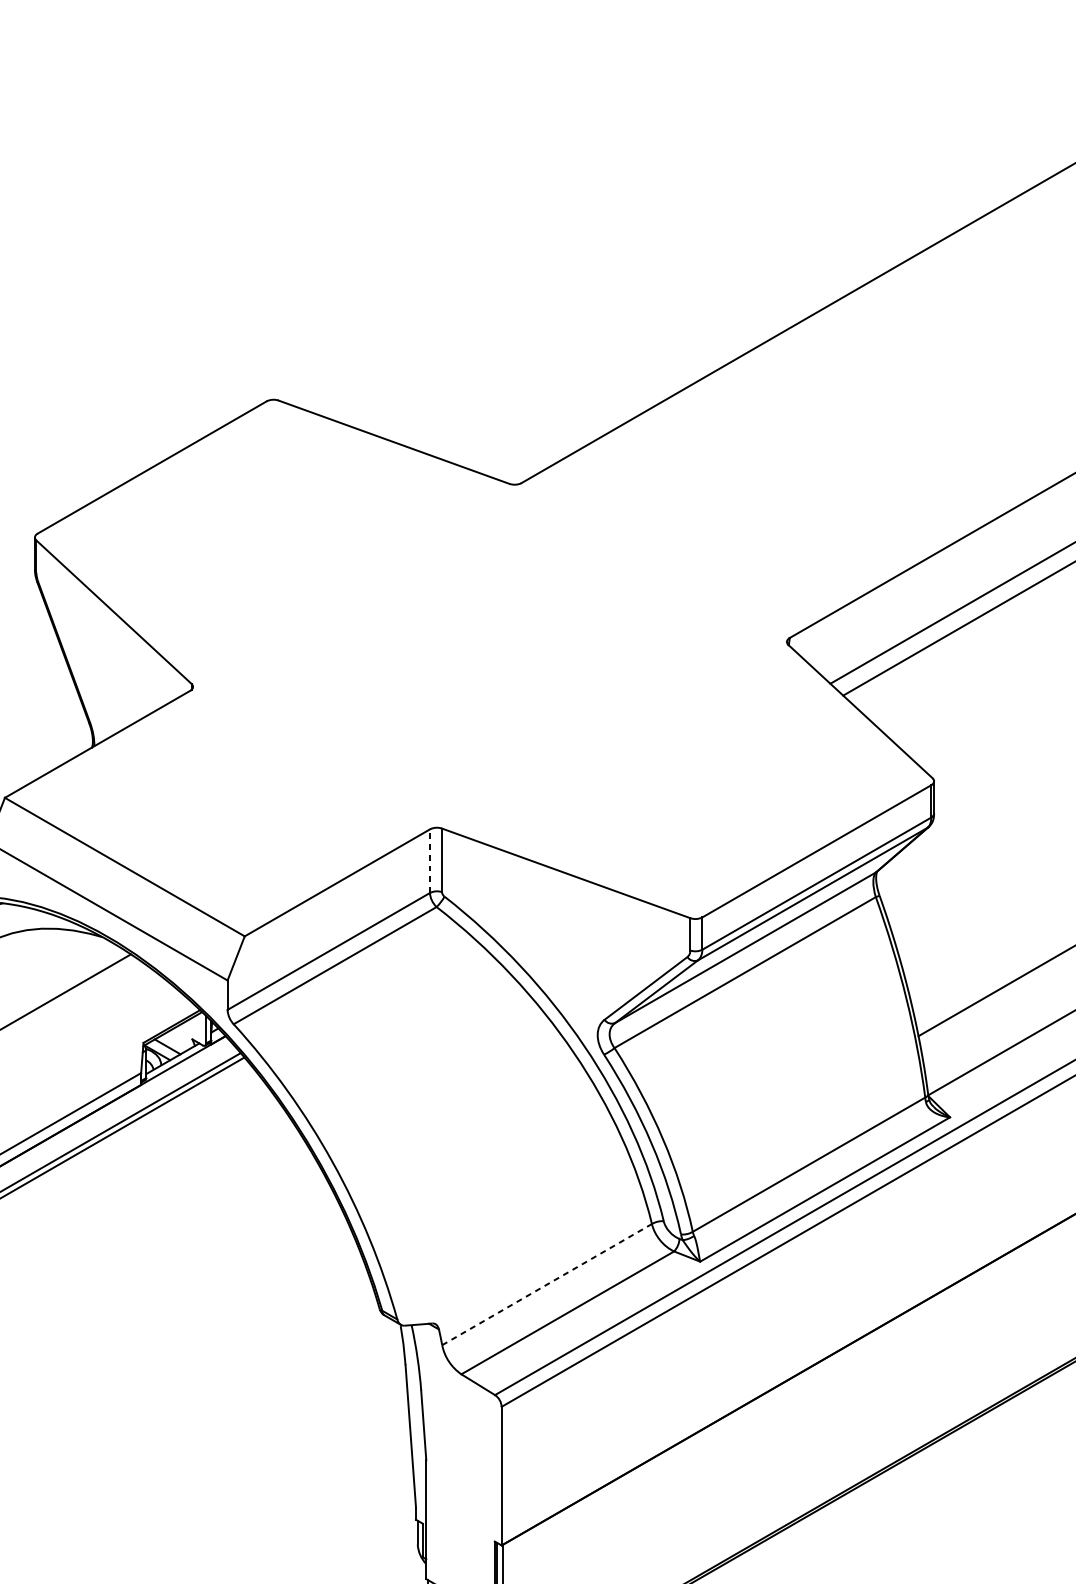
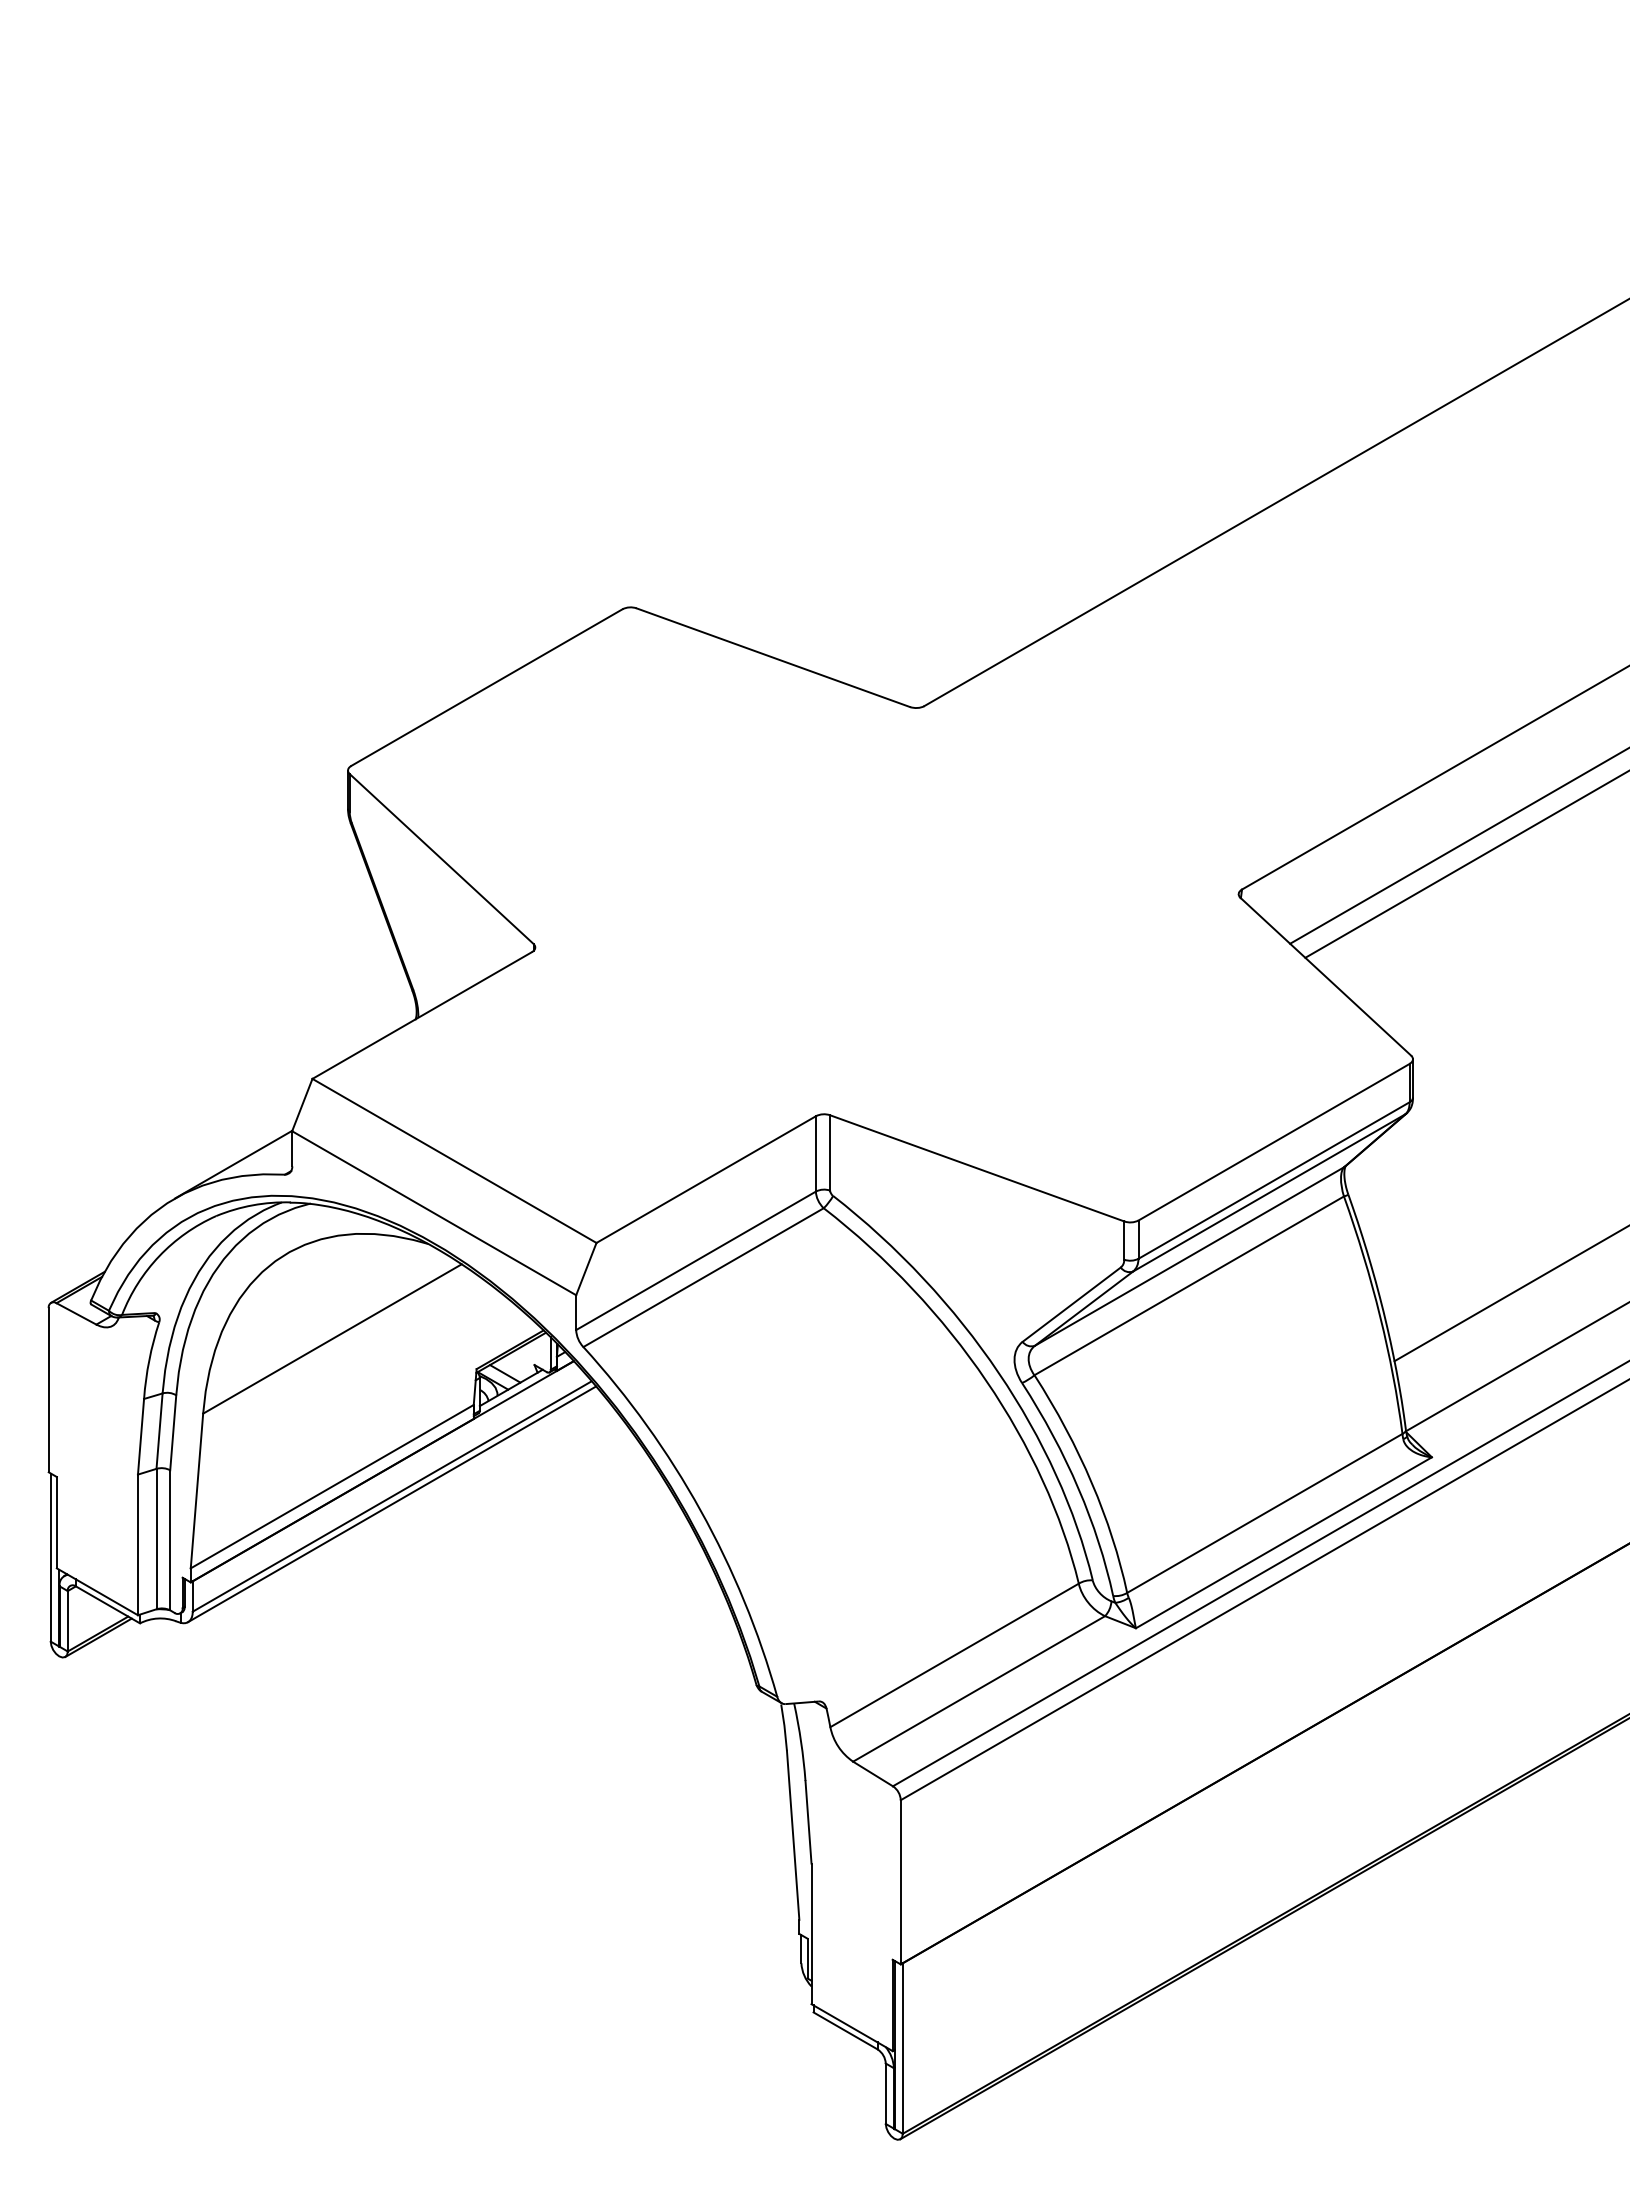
line: (430, 860) -> (816, 1153), dashed -> solid
line: (547, 1284) -> (955, 1655), dashed -> solid

